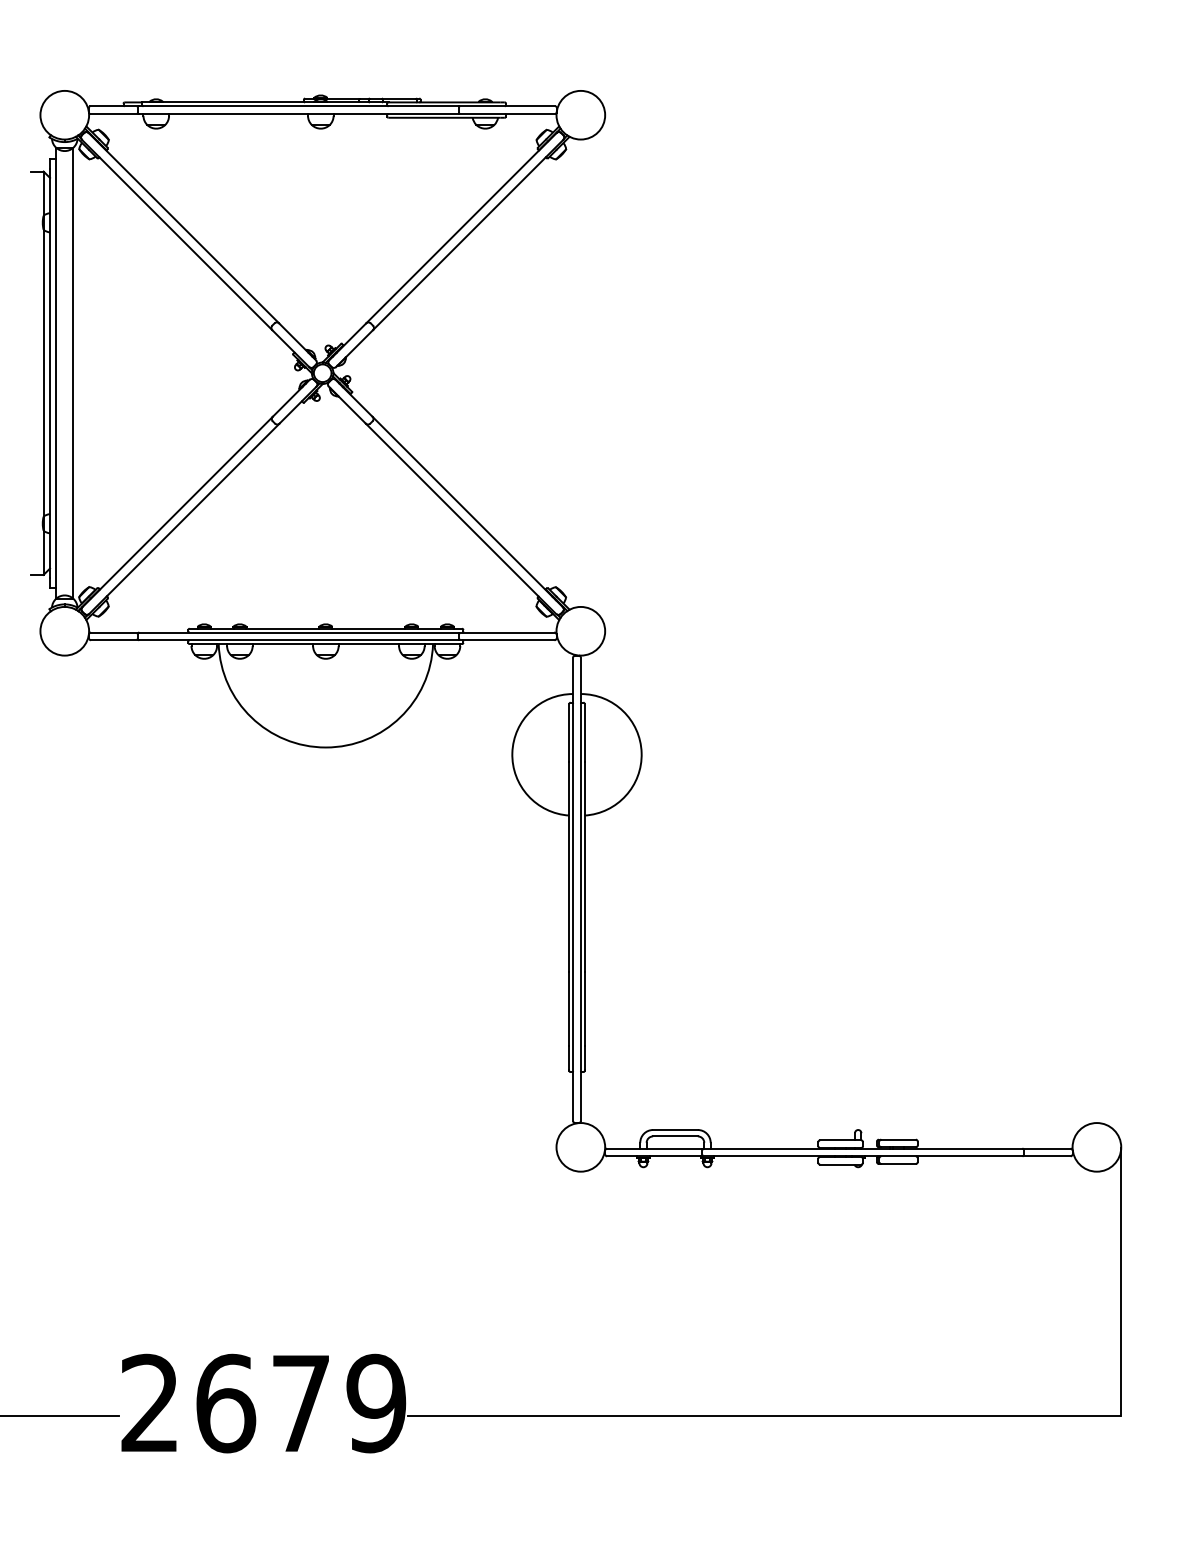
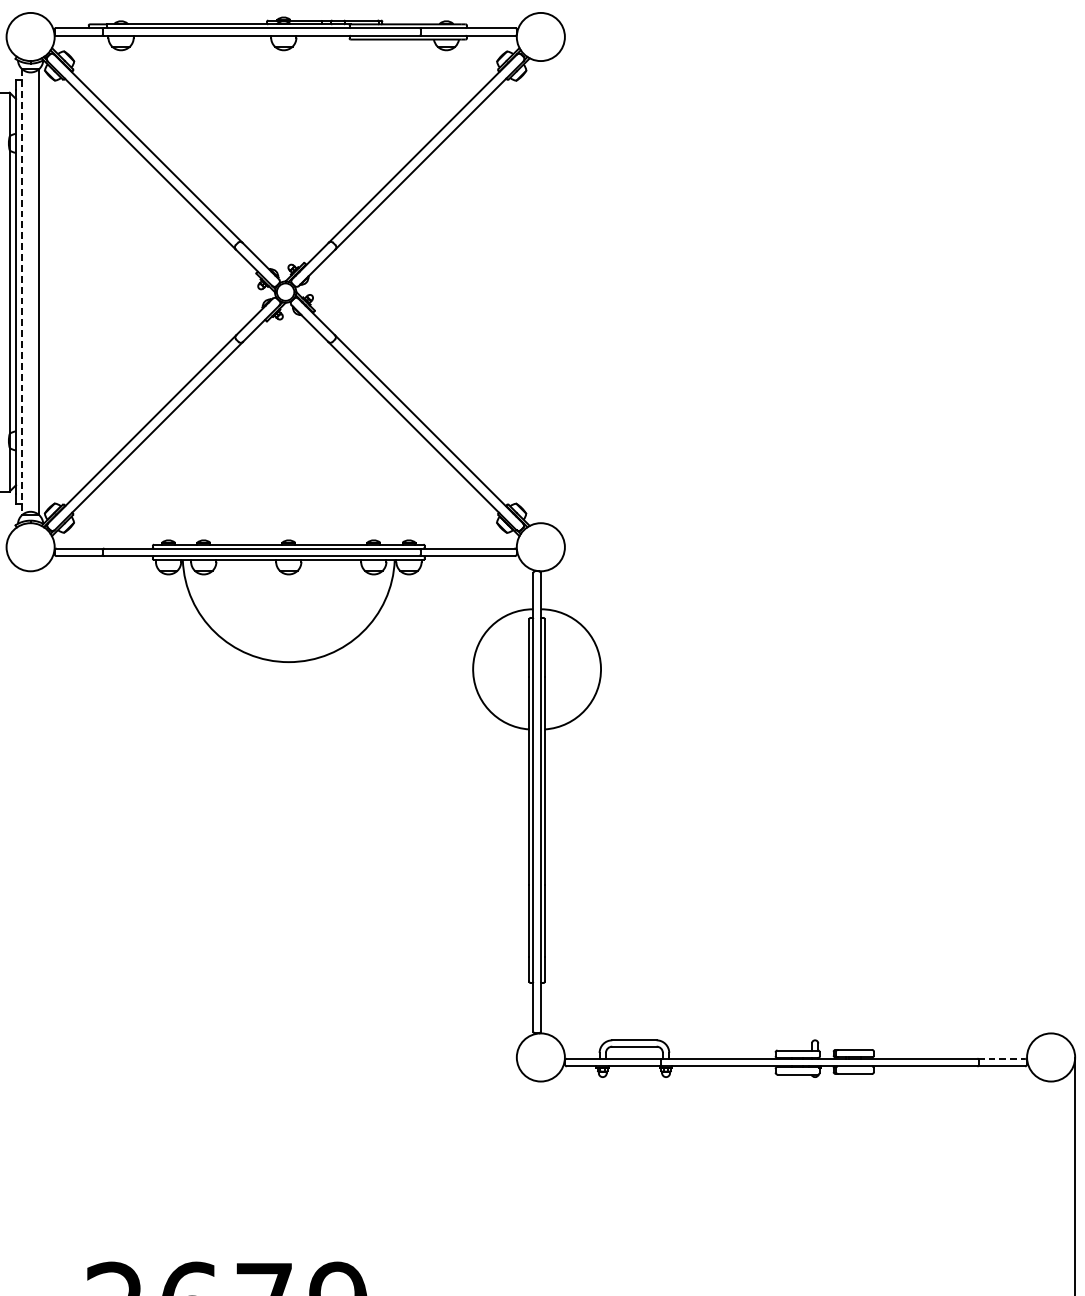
line: (56, 373) -> (22, 292), solid -> dashed
line: (1047, 1148) -> (1002, 1058), solid -> dashed

